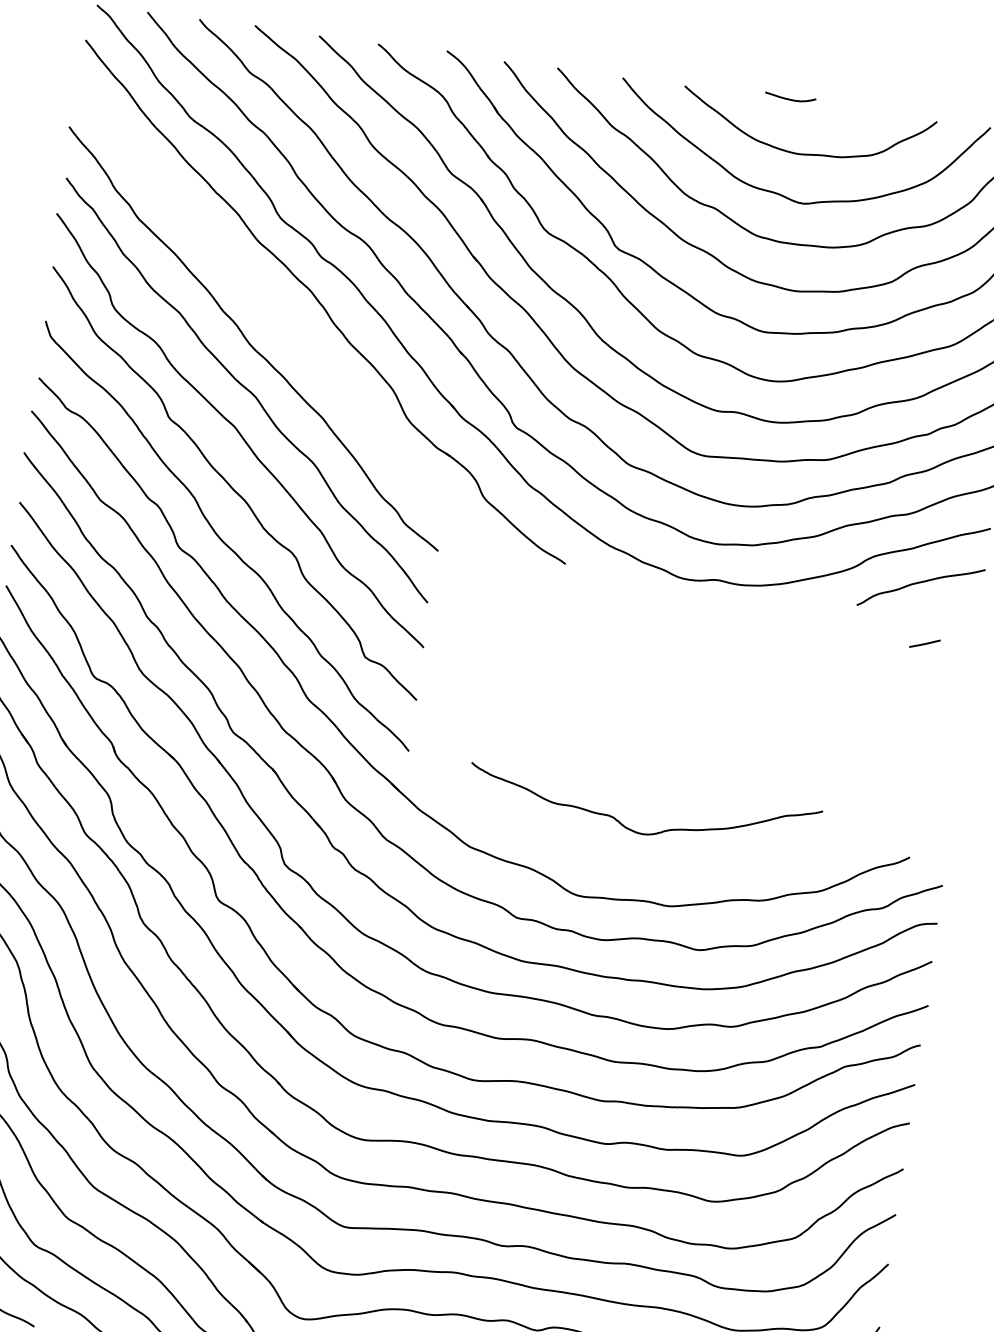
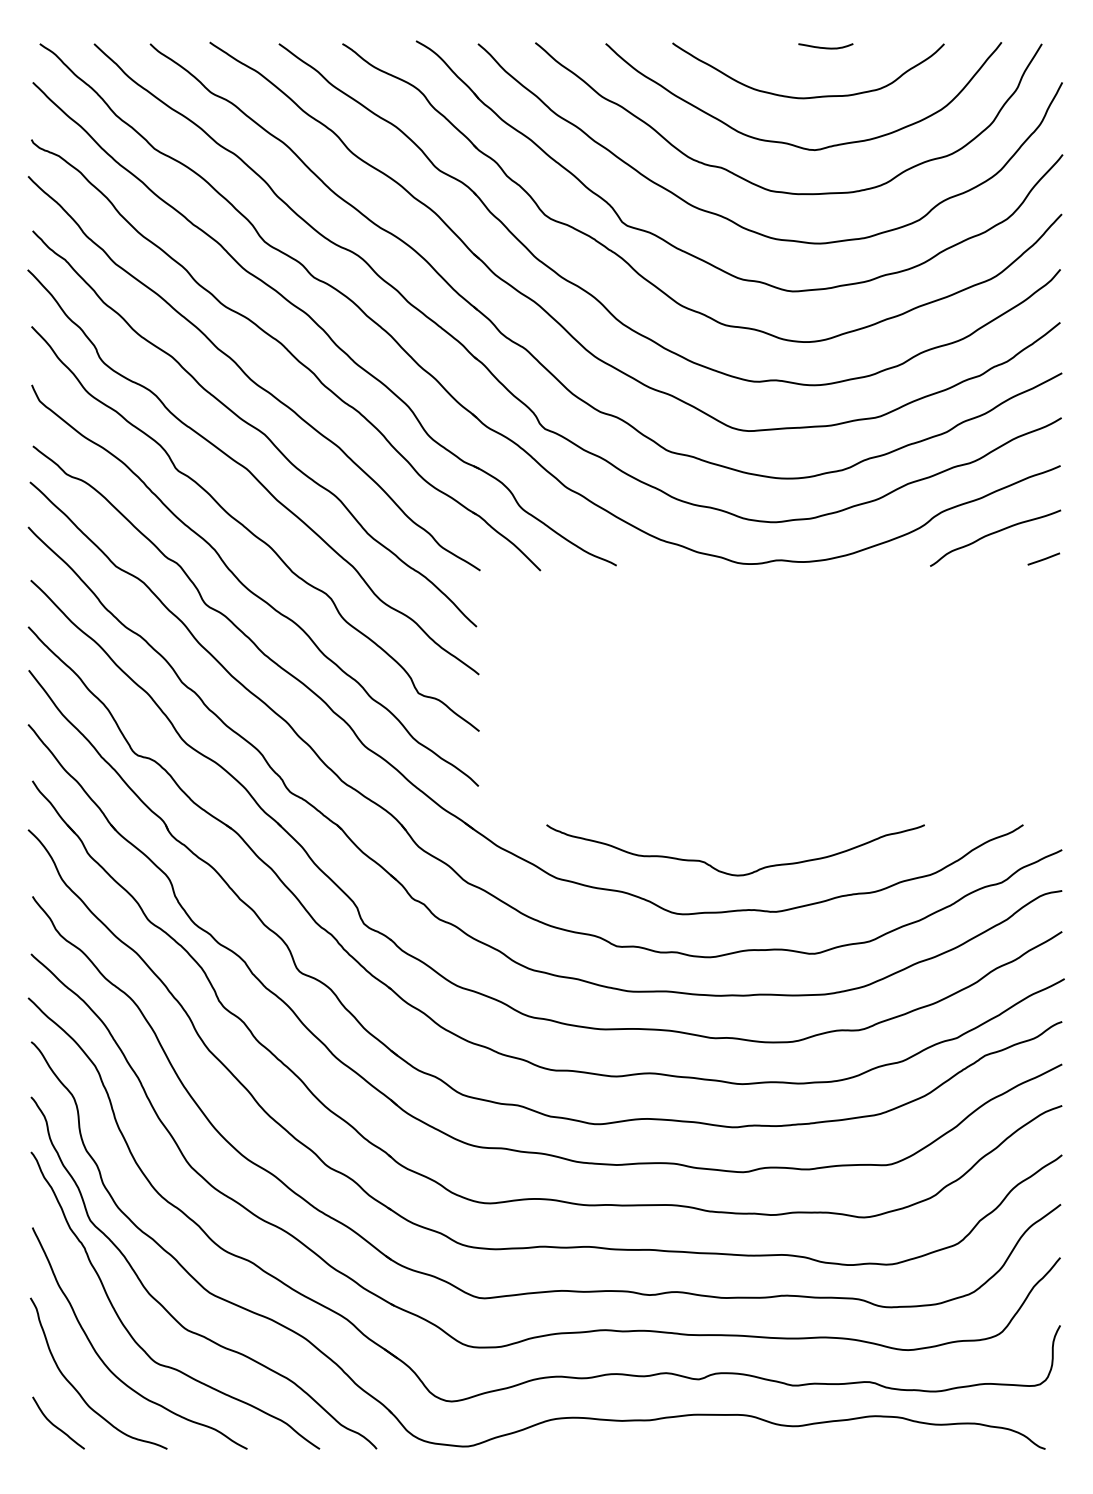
curve: (790, 99) -> (825, 47), moved
part: (286, 326) -> (286, 355), added
line: (924, 643) -> (1043, 558), moved
curve: (637, 831) -> (731, 873), moved

